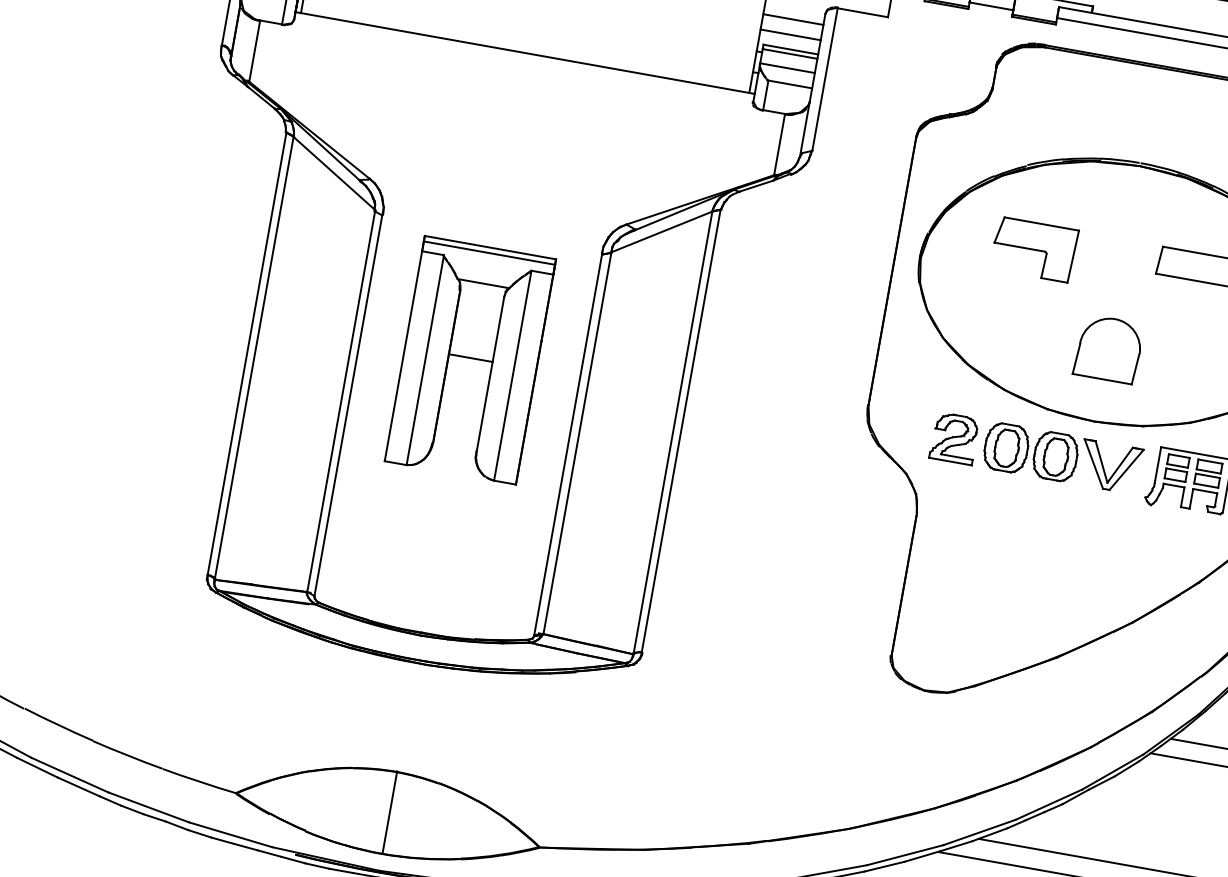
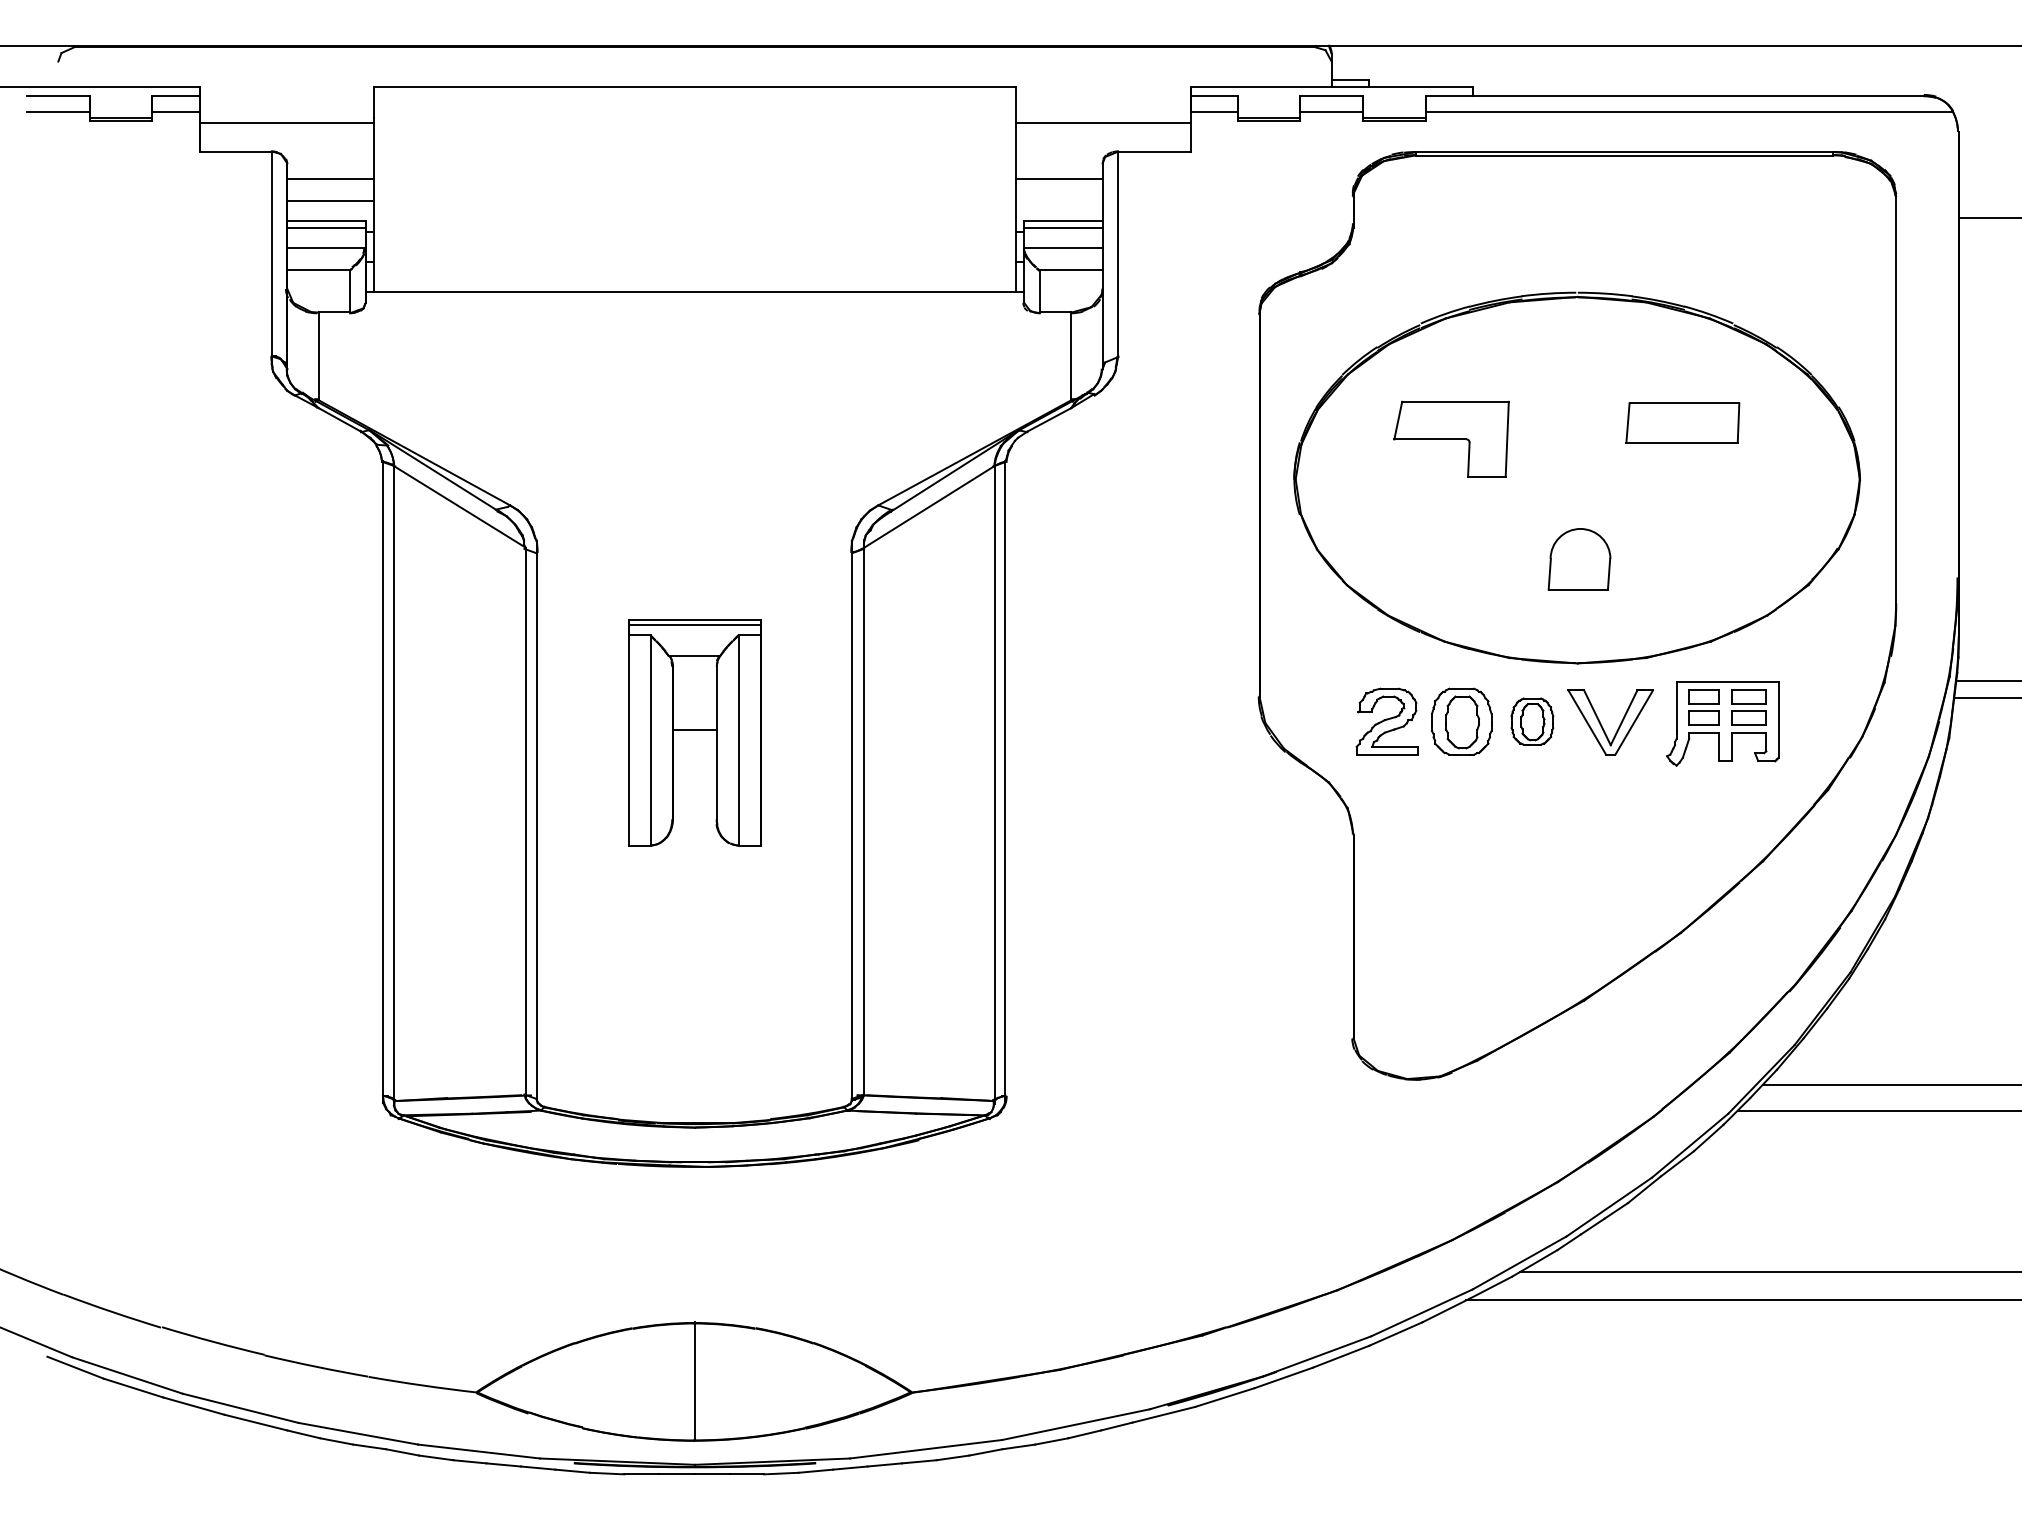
line: (790, 35) -> (1059, 201), removed
part: (1108, 349) -> (1579, 559), size x0.7
part: (470, 360) -> (694, 732), size x0.7
part: (1055, 456) -> (1532, 721), size x0.7

